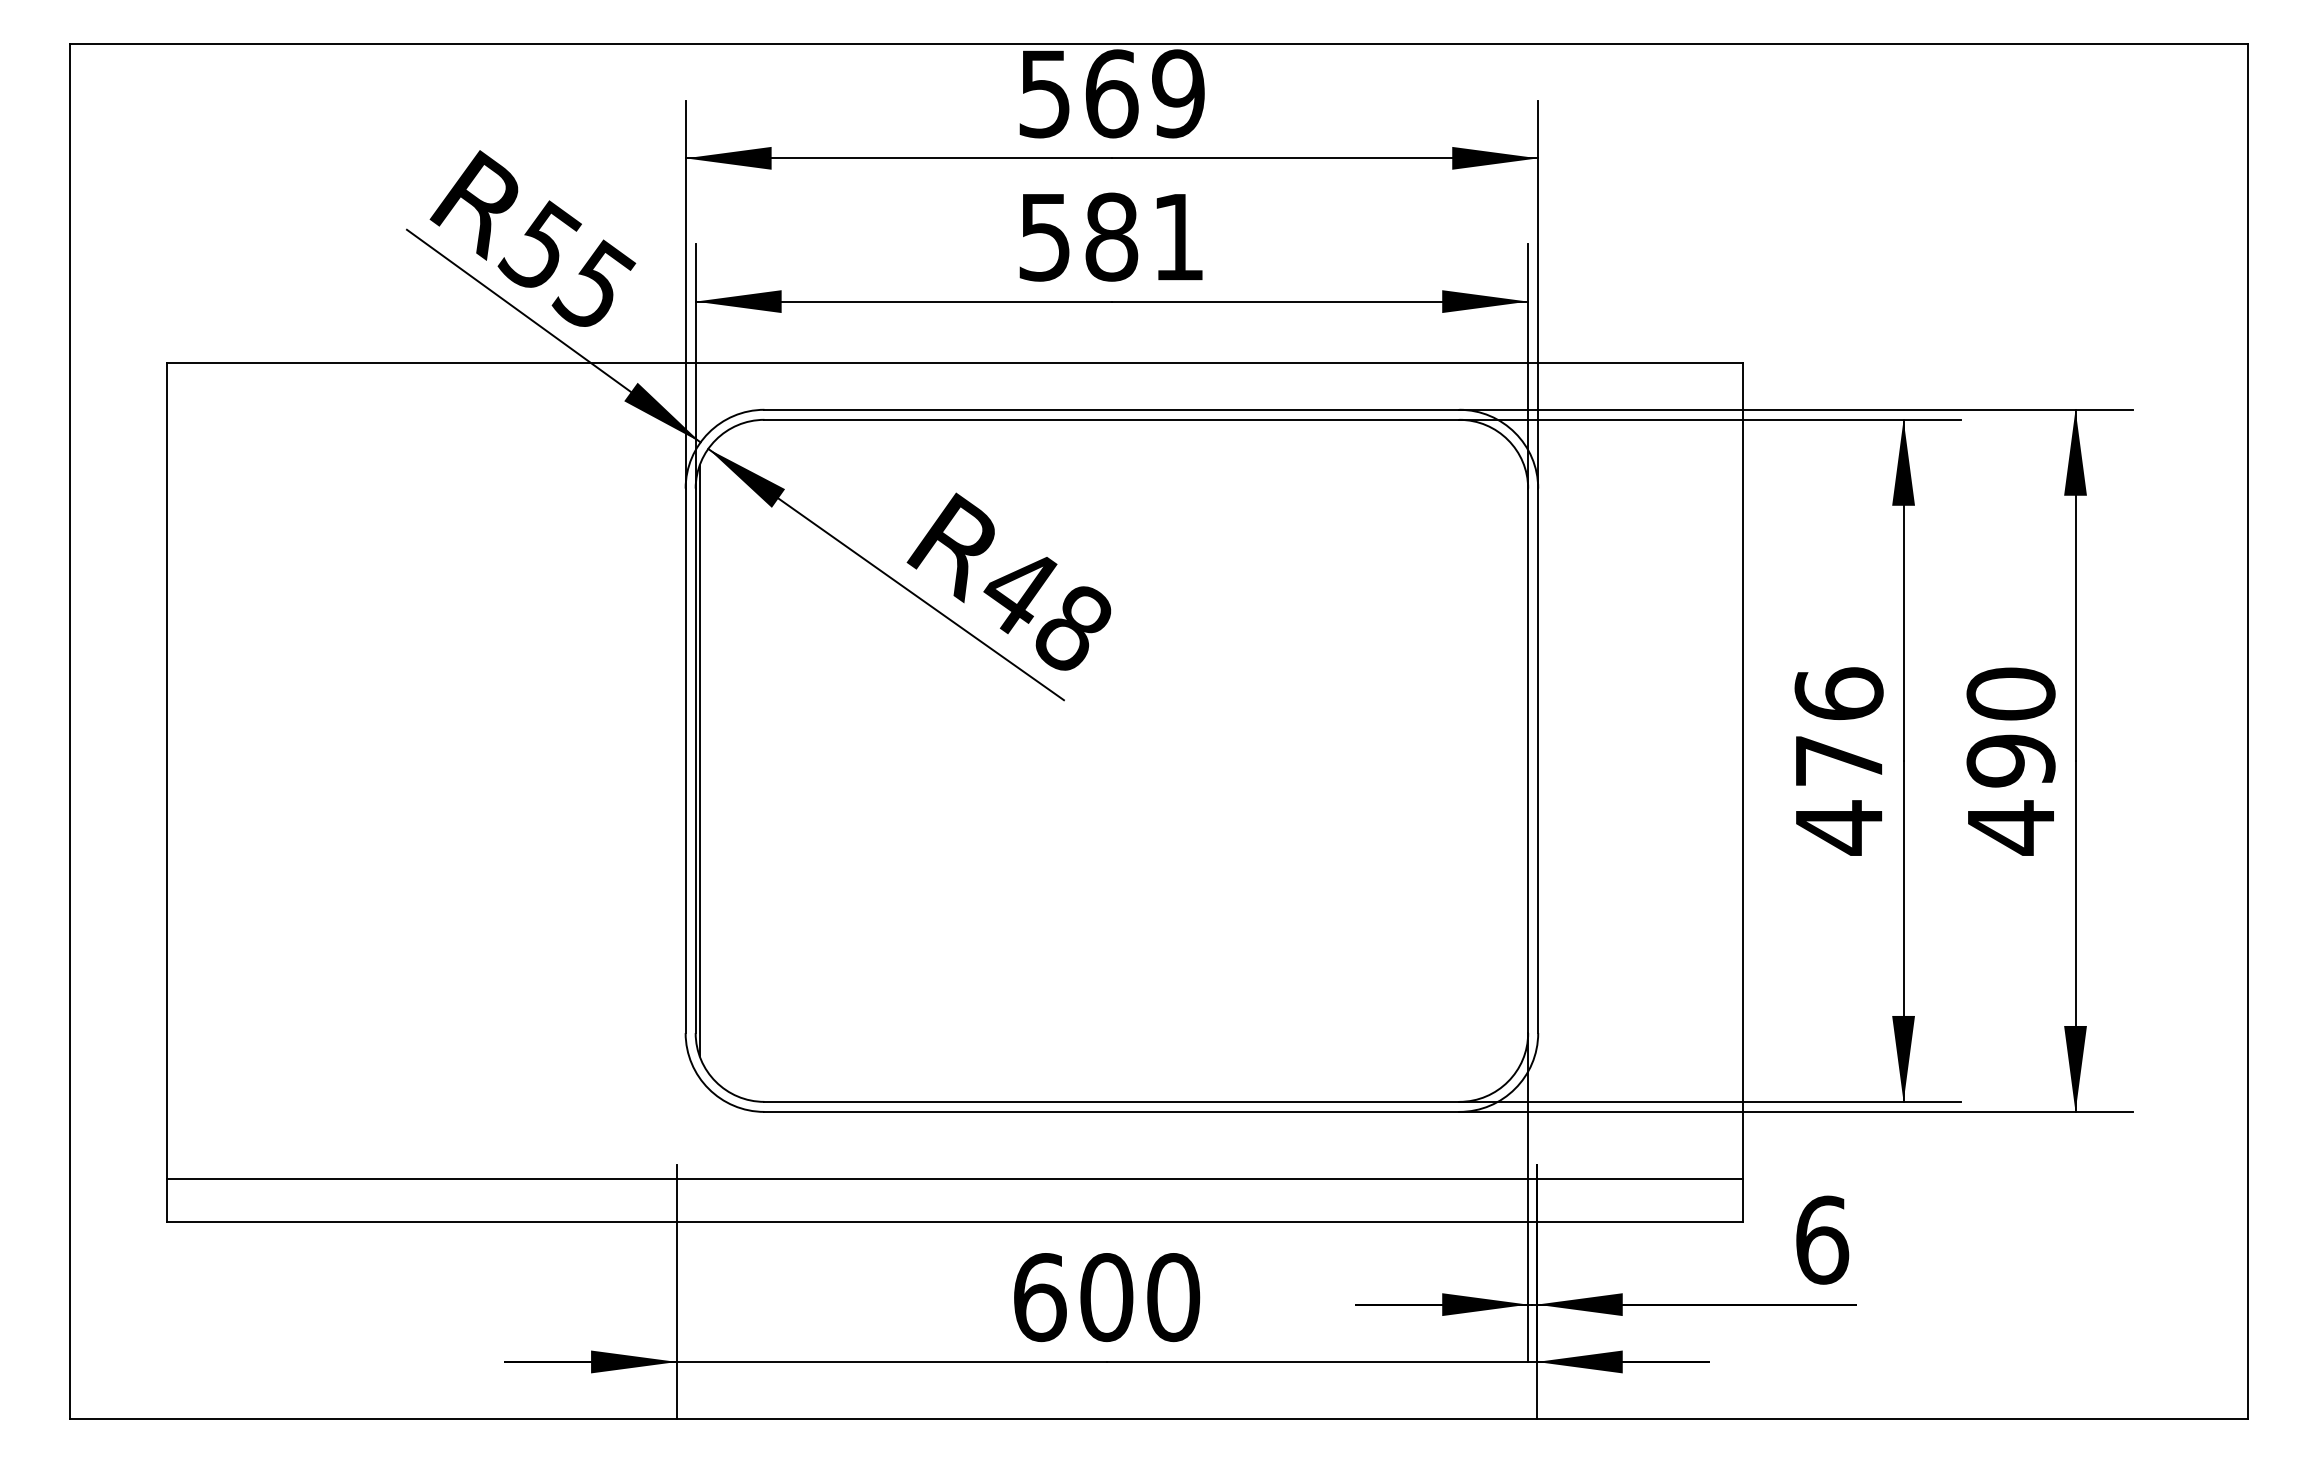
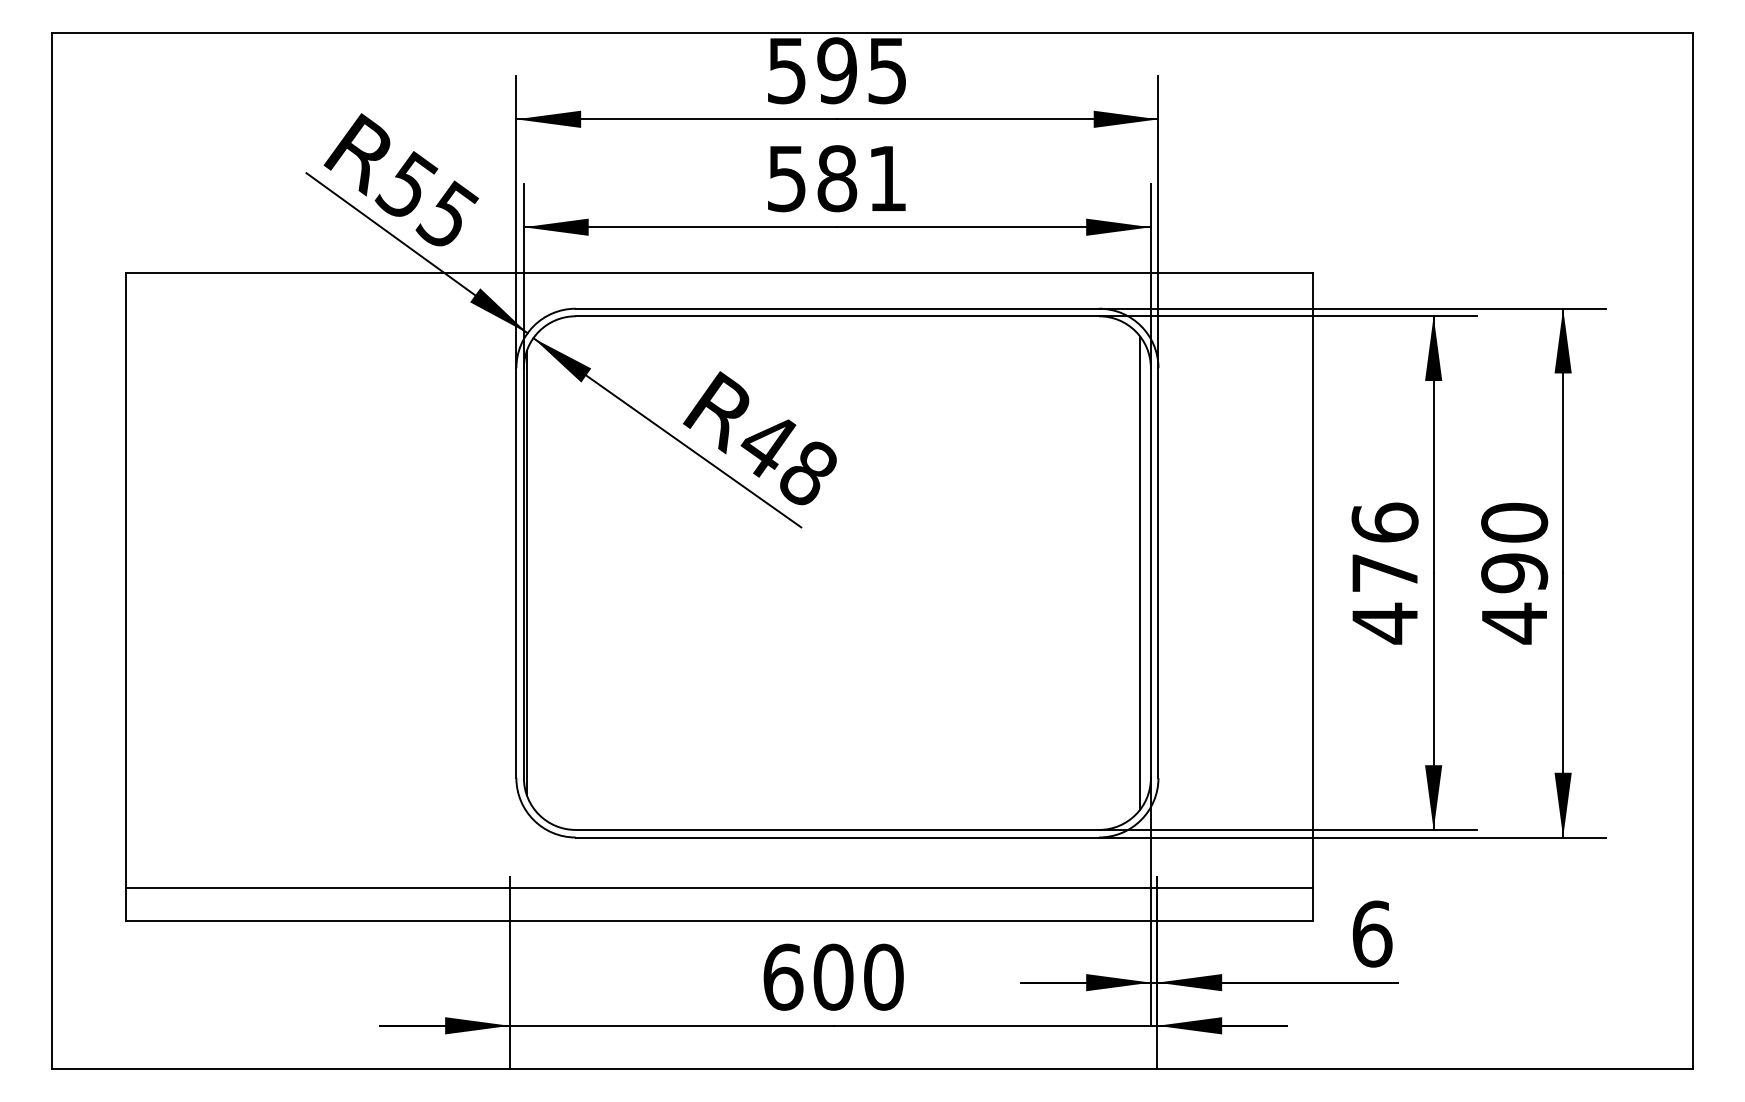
text: (1145, 93) -> (862, 70), 569 -> 595
line: (1514, 760) -> (1140, 572), added

